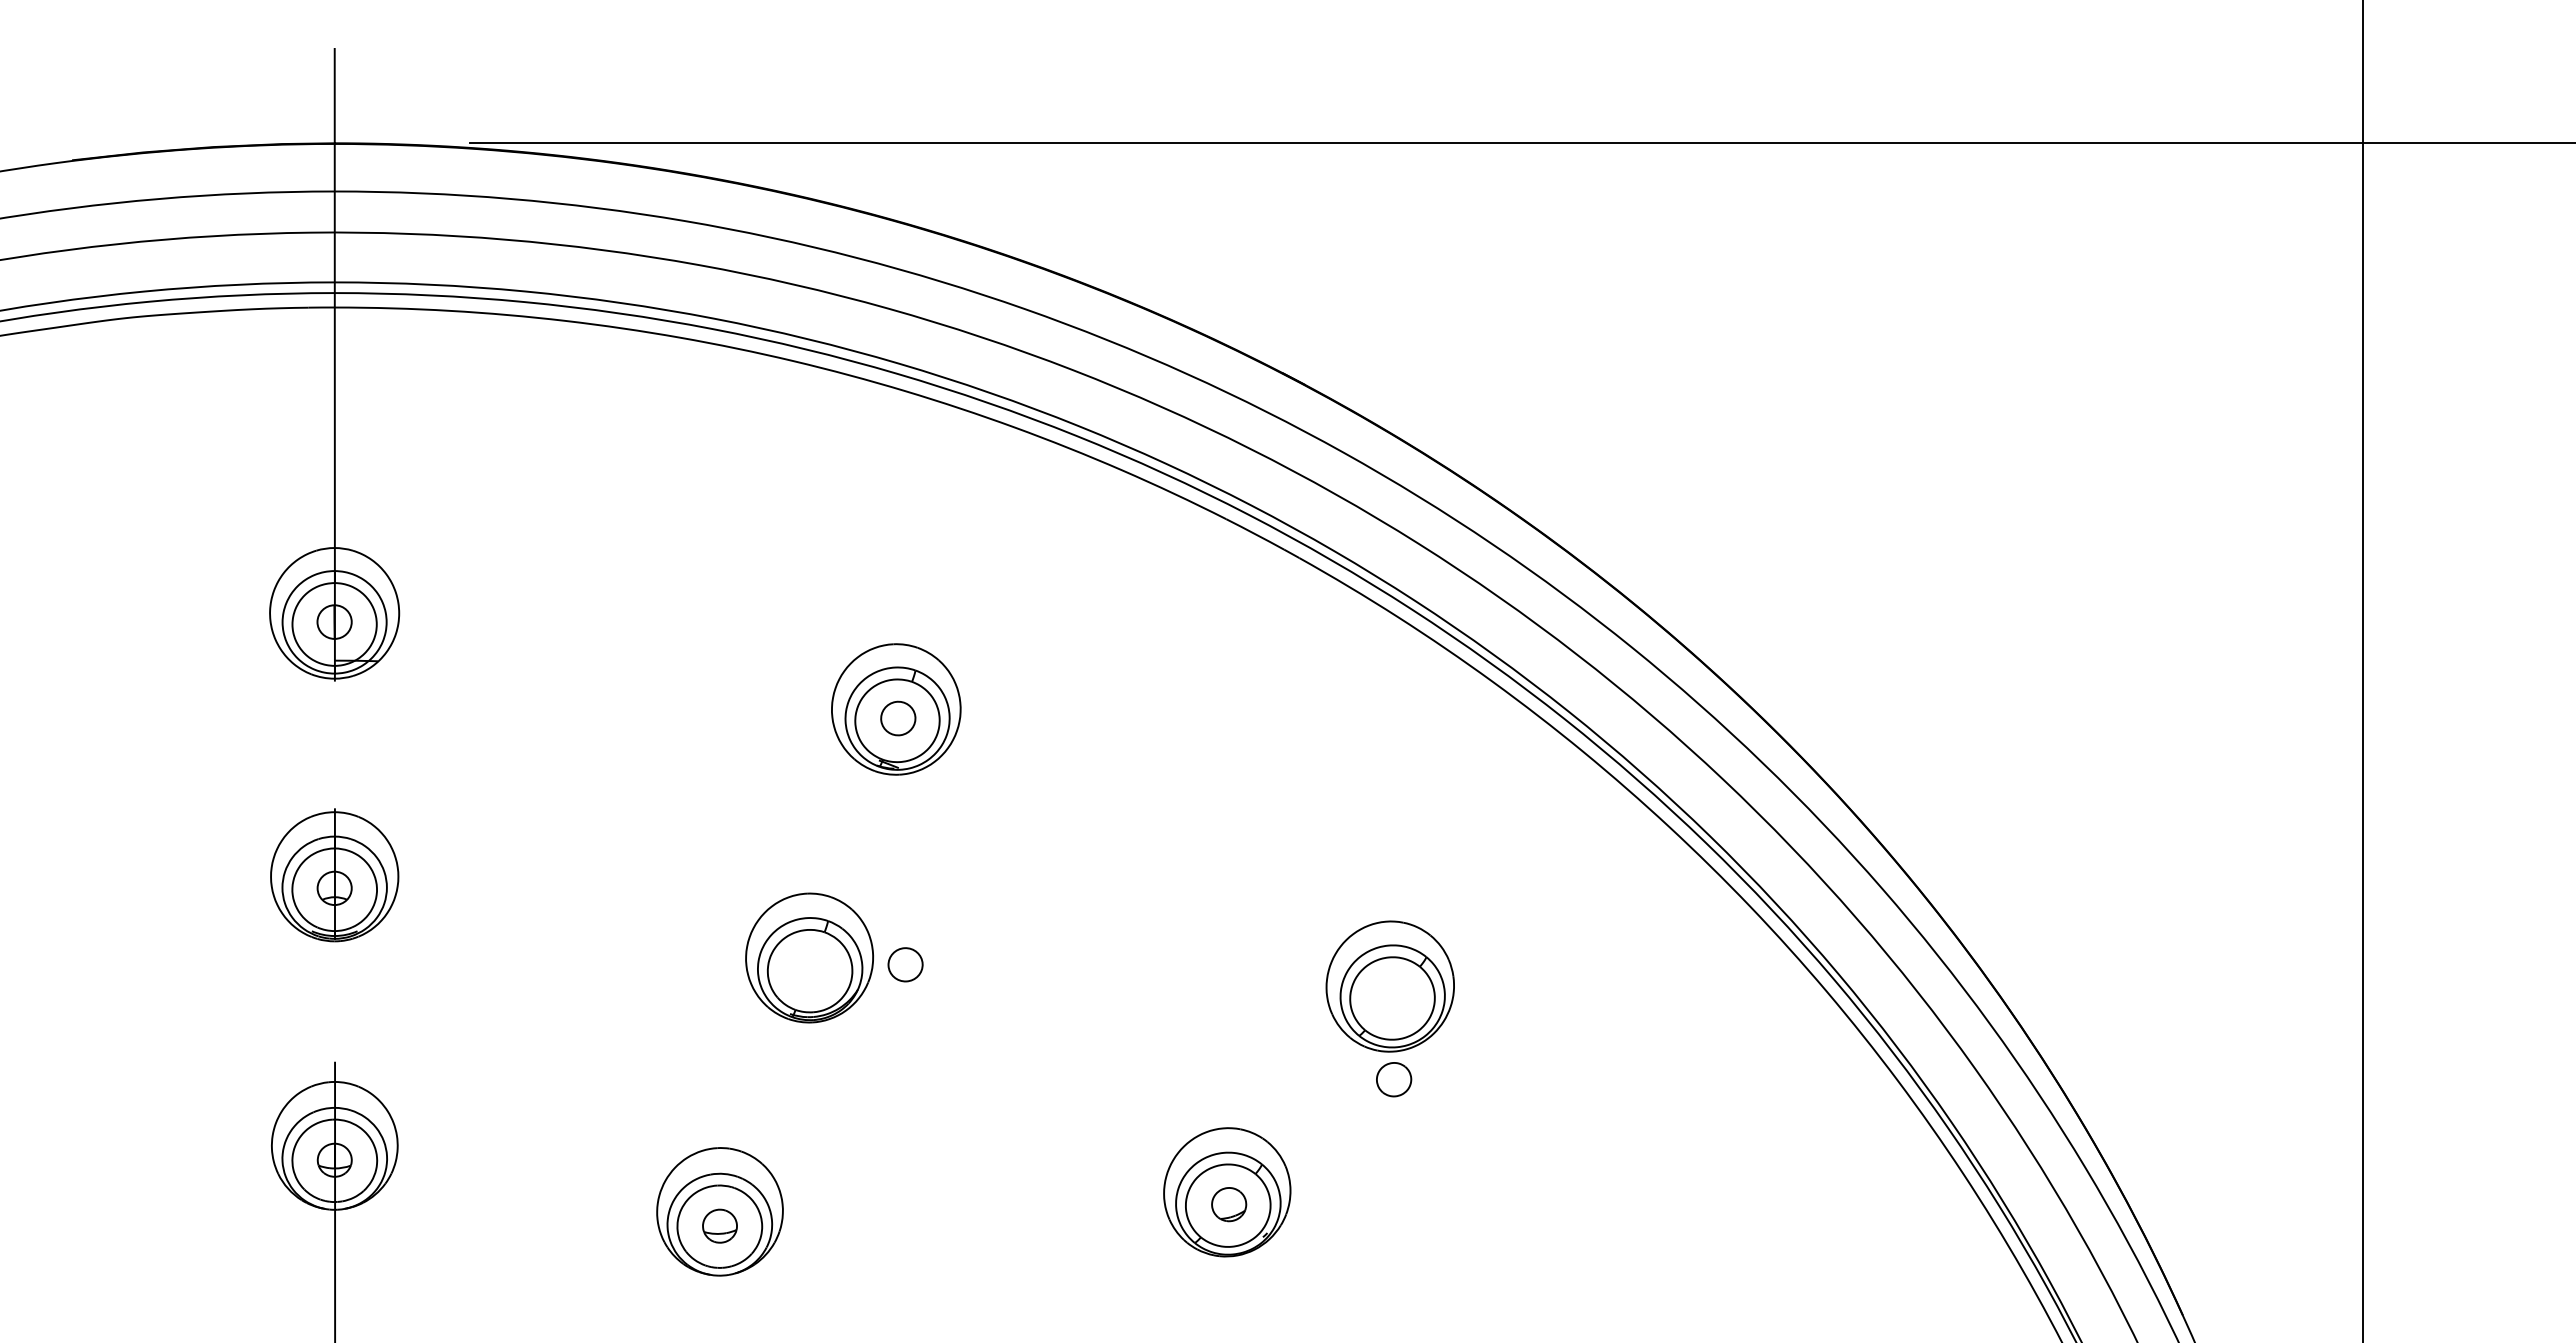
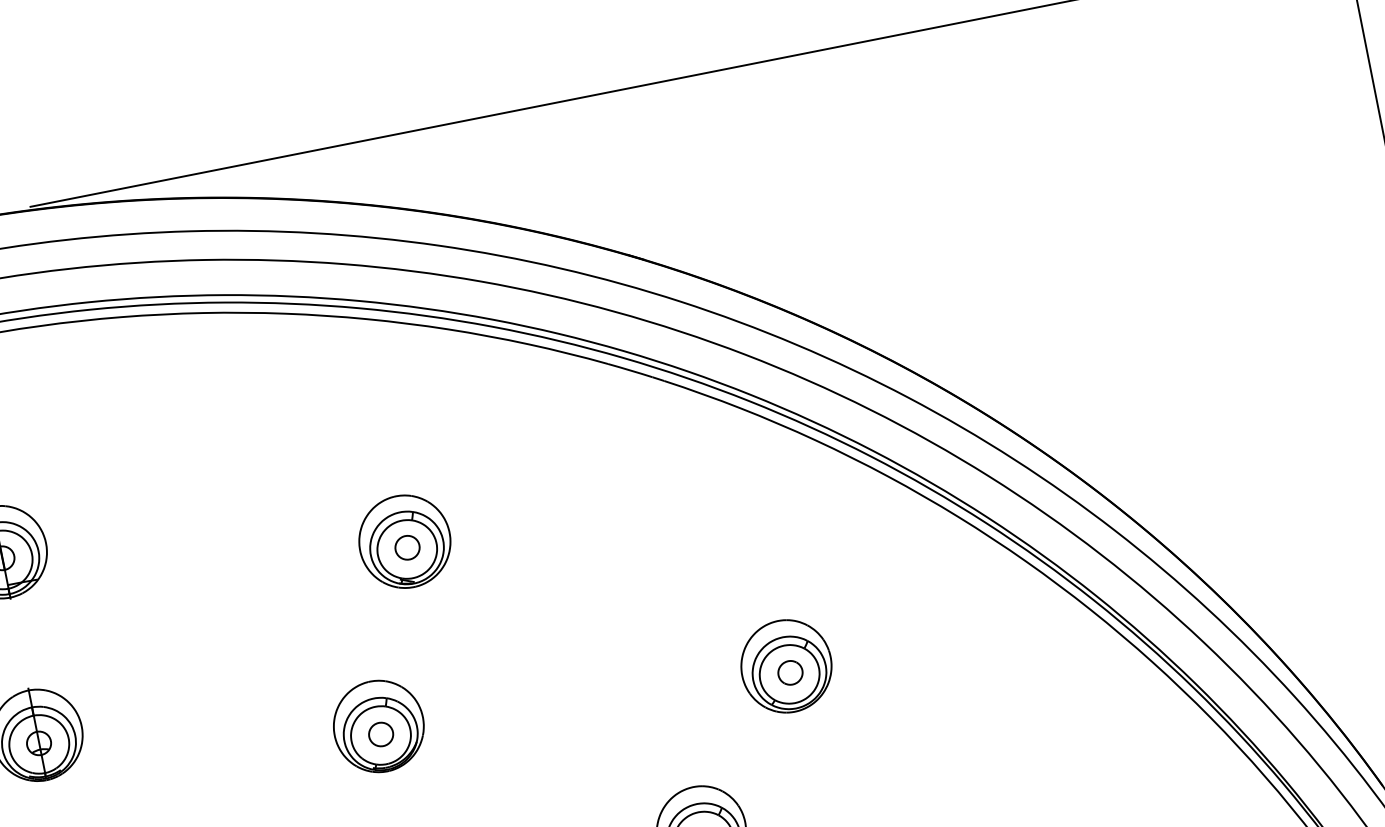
part: (905, 964) -> (381, 734), moved
part: (1394, 1079) -> (790, 672), moved

